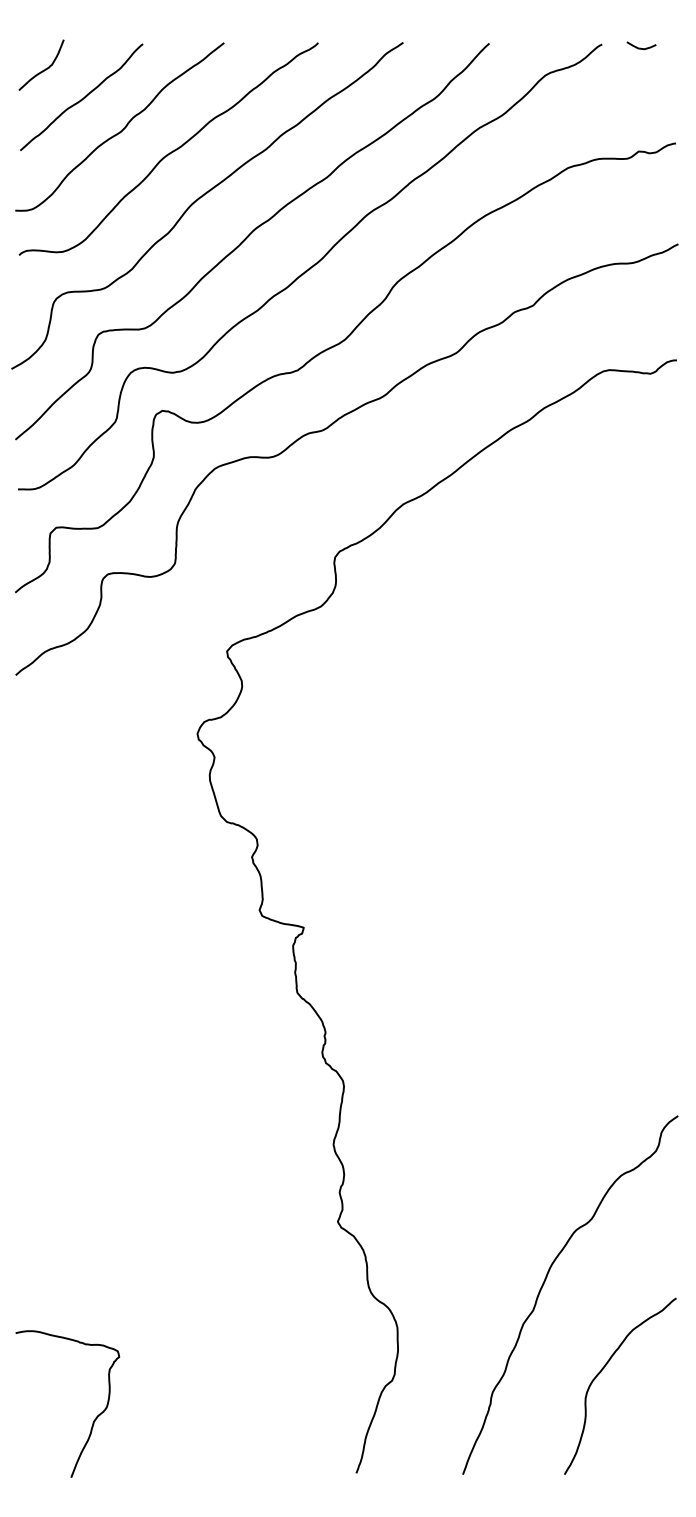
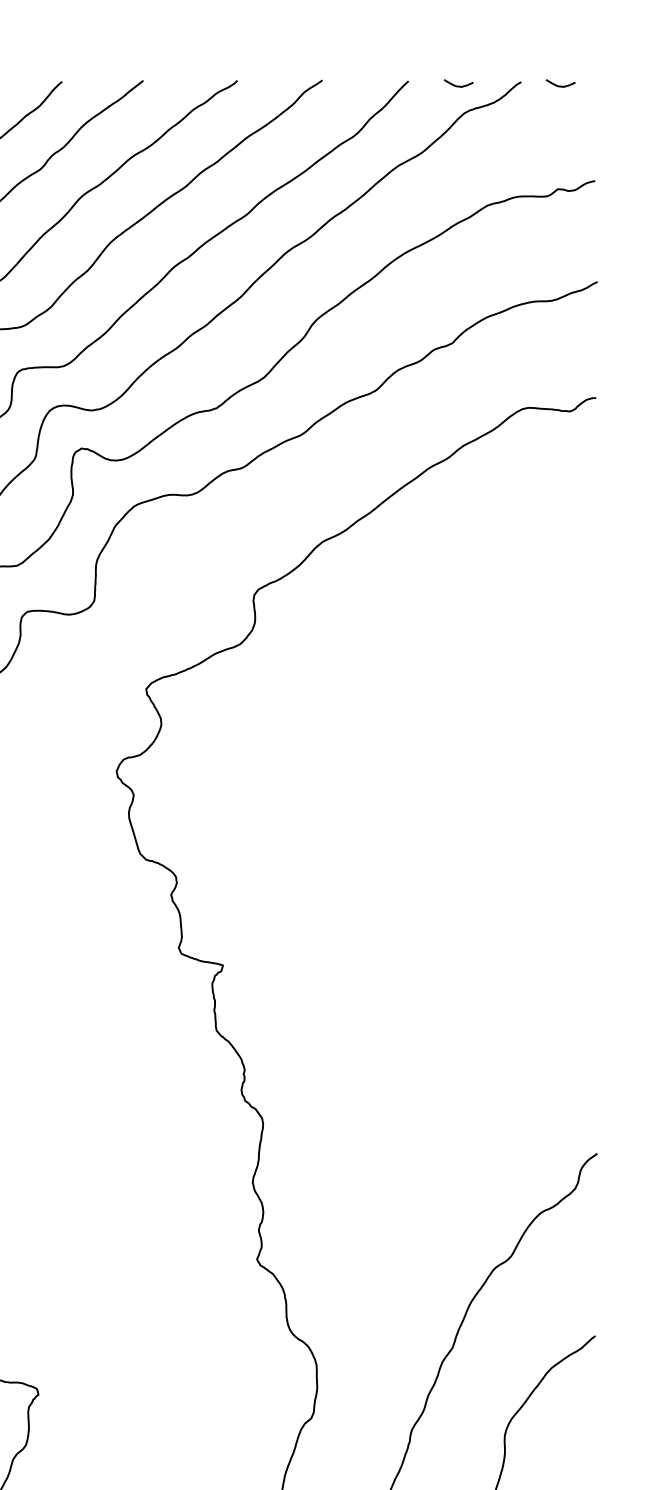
curve: (538, 47) -> (457, 85), added

